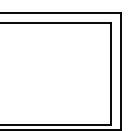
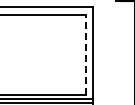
line: (110, 73) -> (85, 54), solid -> dashed

